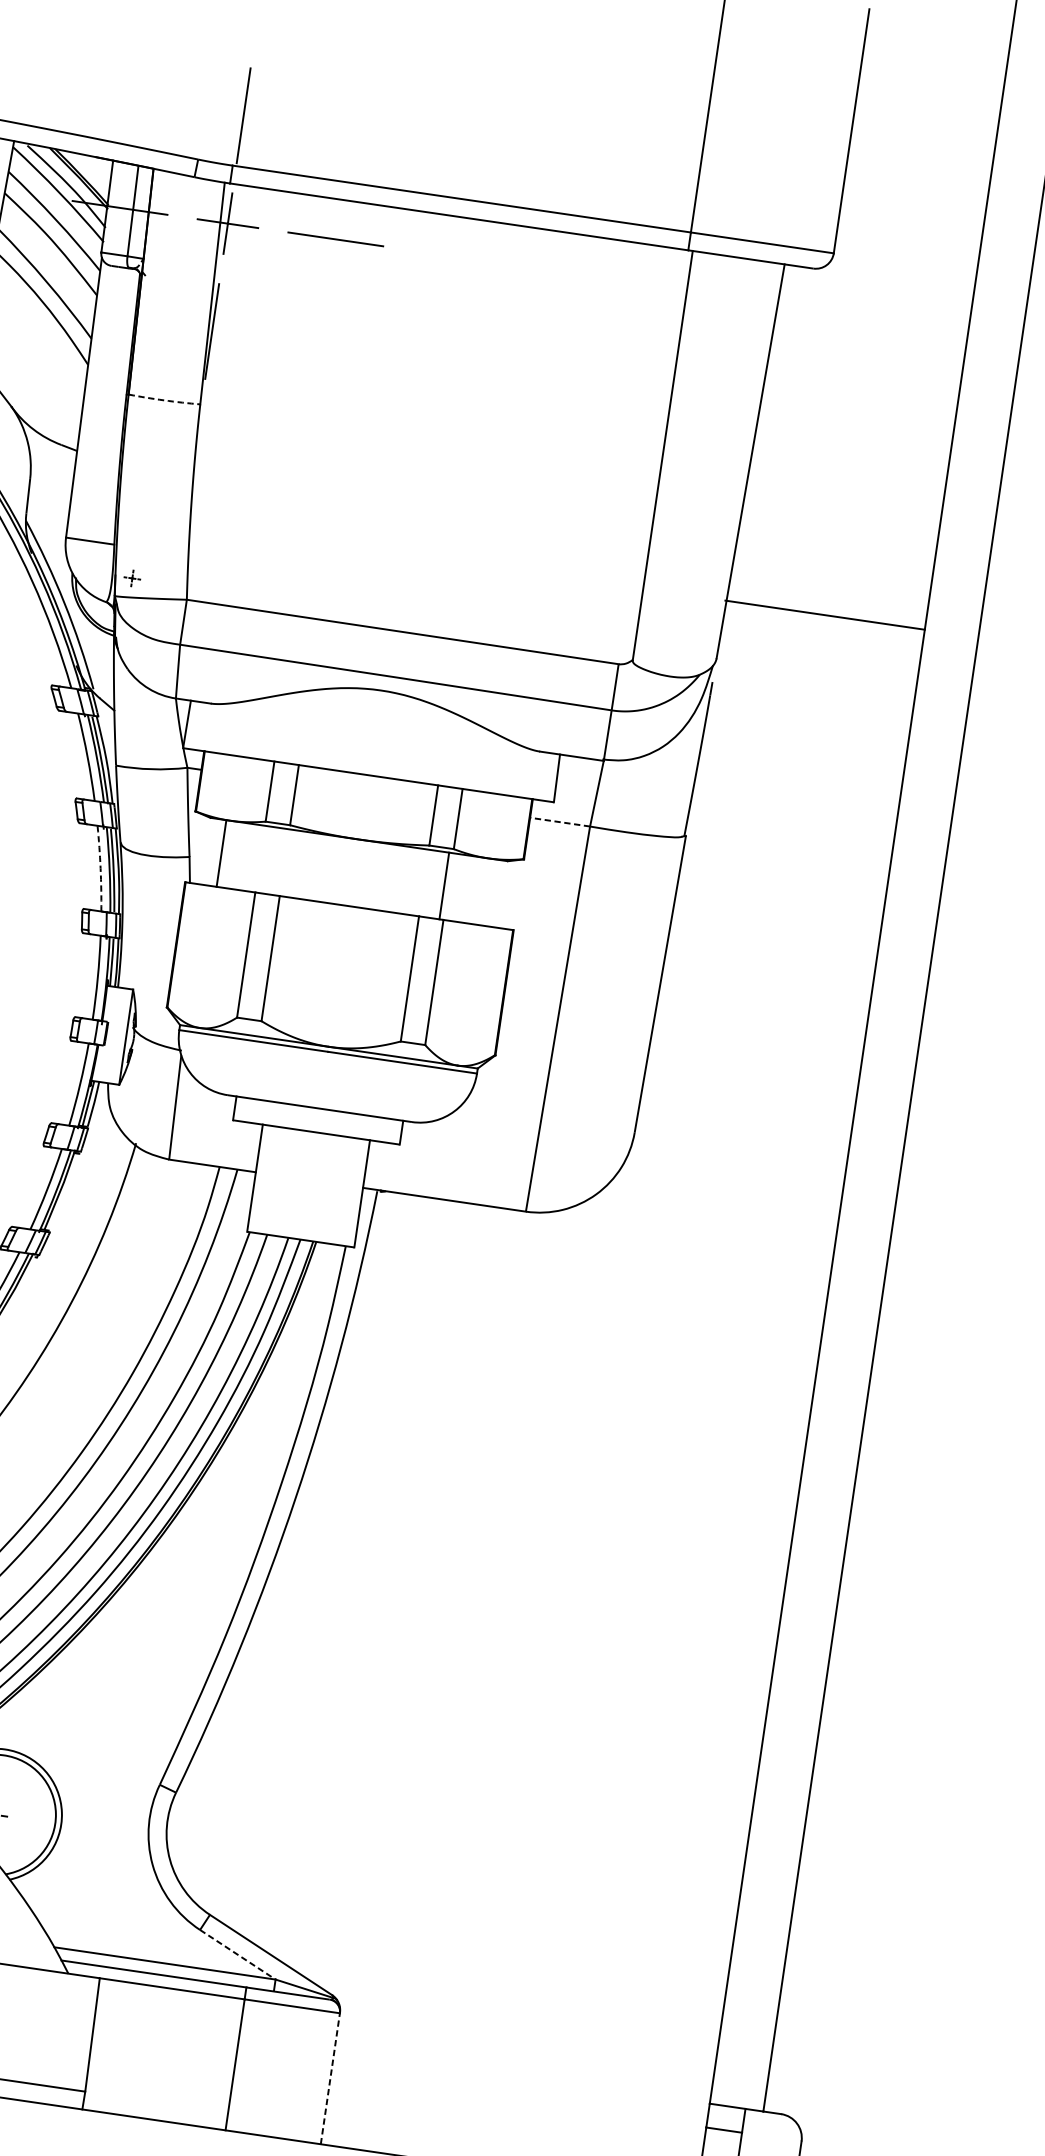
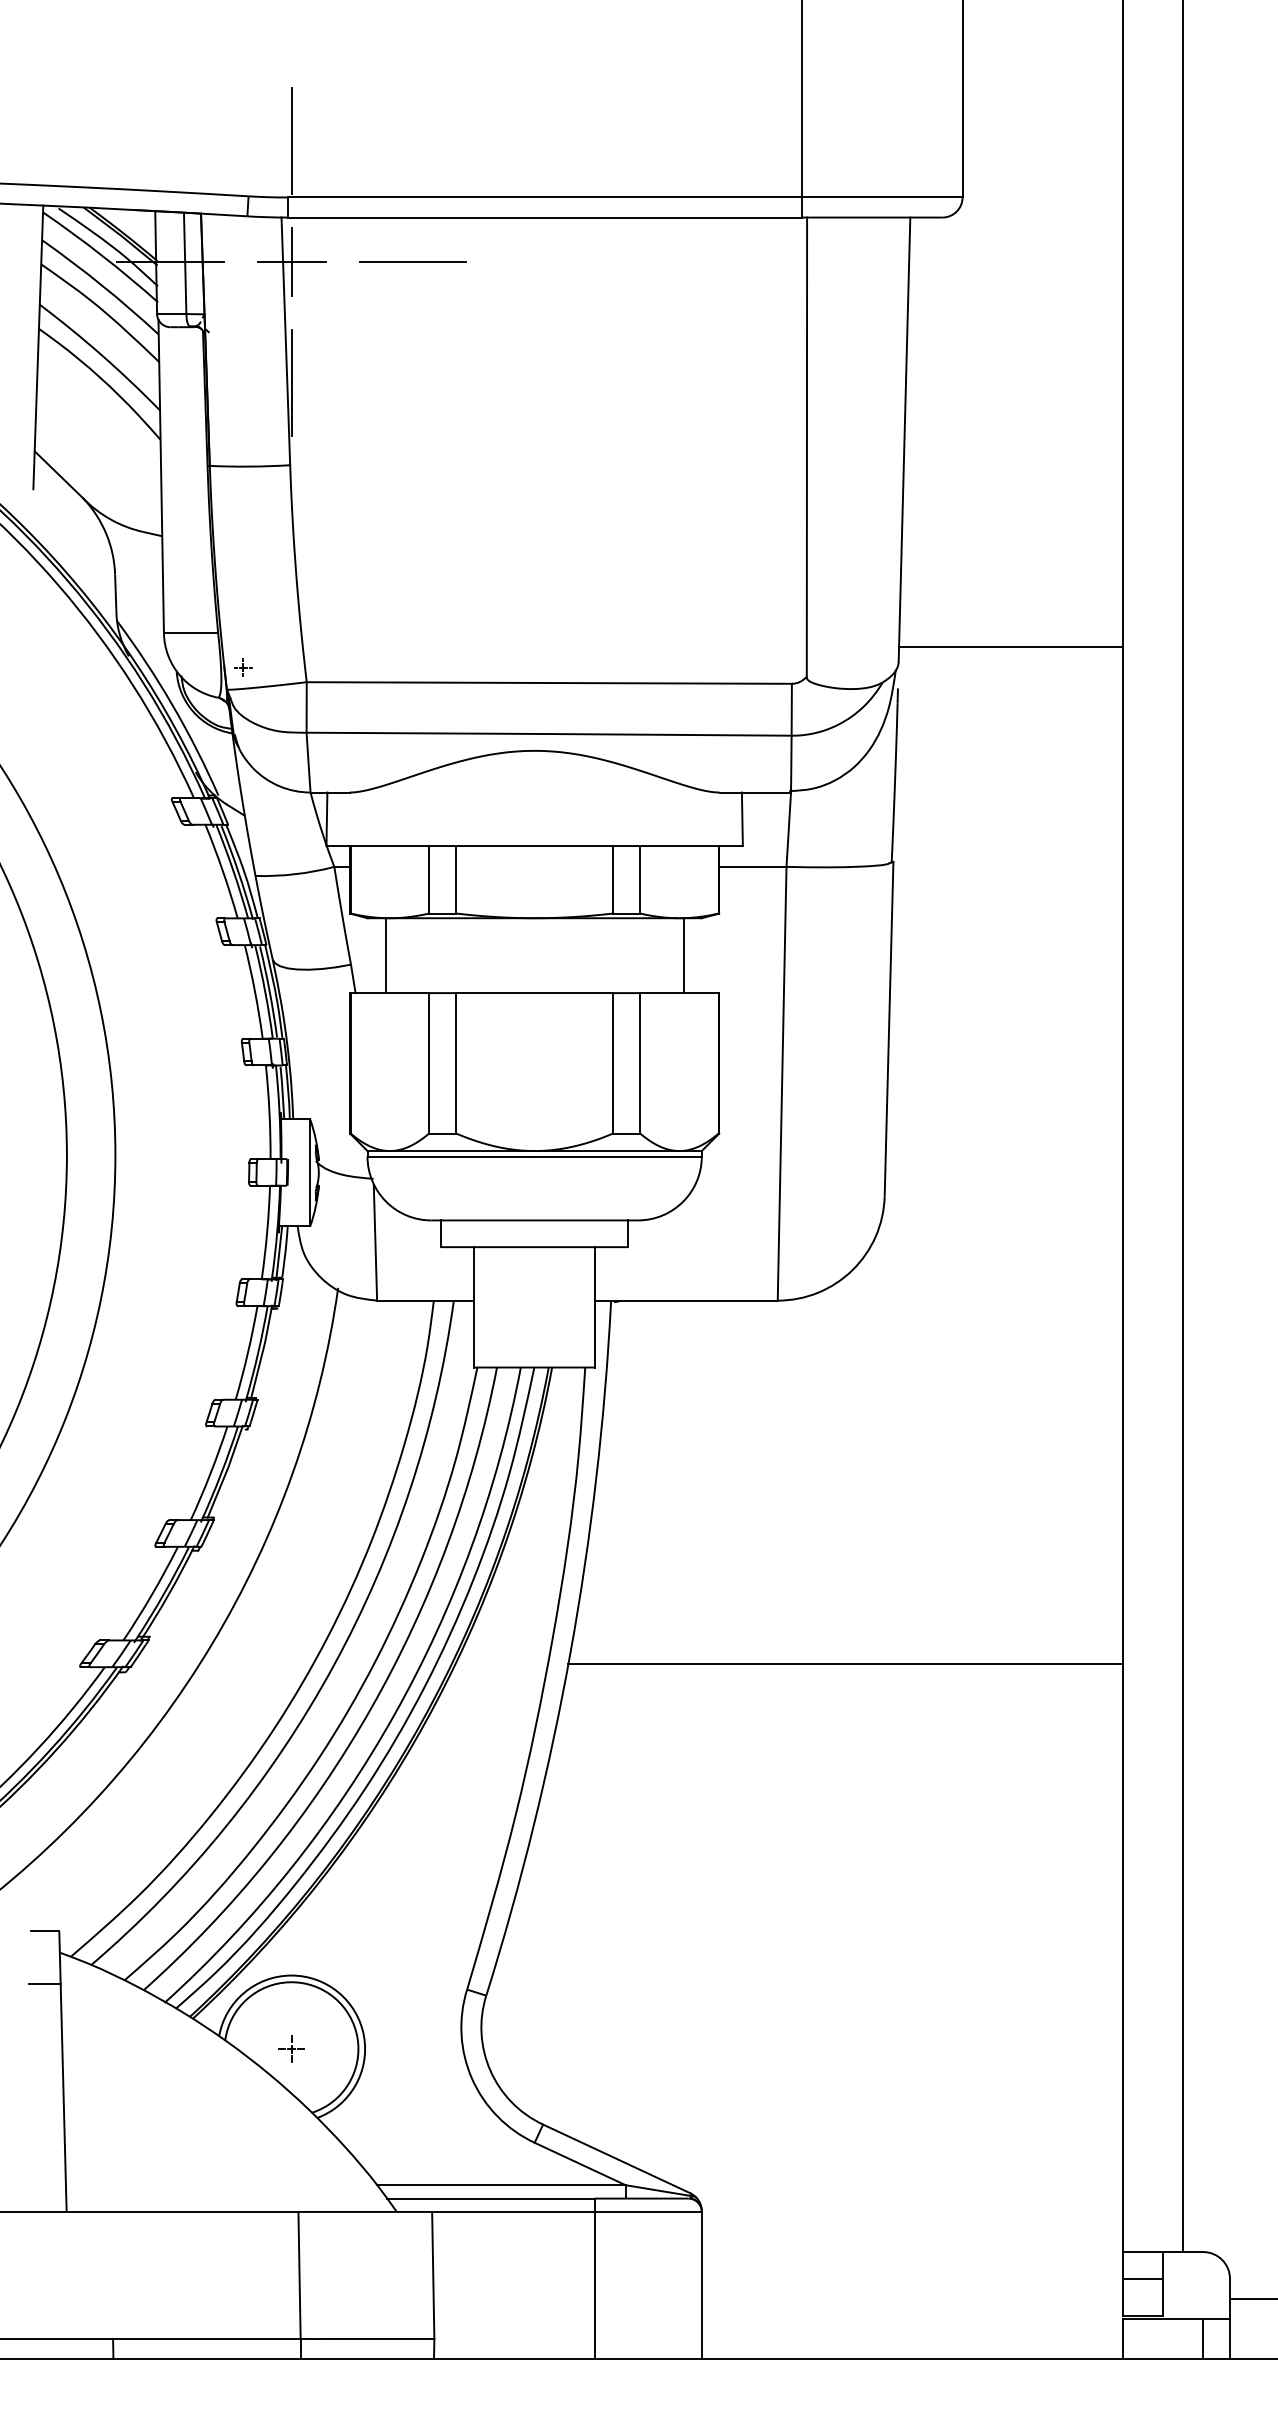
arc: (164, 400) -> (250, 466), dashed -> solid
line: (825, 614) -> (1011, 646), moved
line: (559, 821) -> (752, 866), dashed -> solid
arc: (101, 868) -> (255, 991), dashed -> solid
line: (444, 885) -> (683, 955), moved
line: (539, 1544) -> (845, 1664), added
line: (238, 1955) -> (580, 2164), dashed -> solid
line: (330, 2078) -> (701, 2285), dashed -> solid

